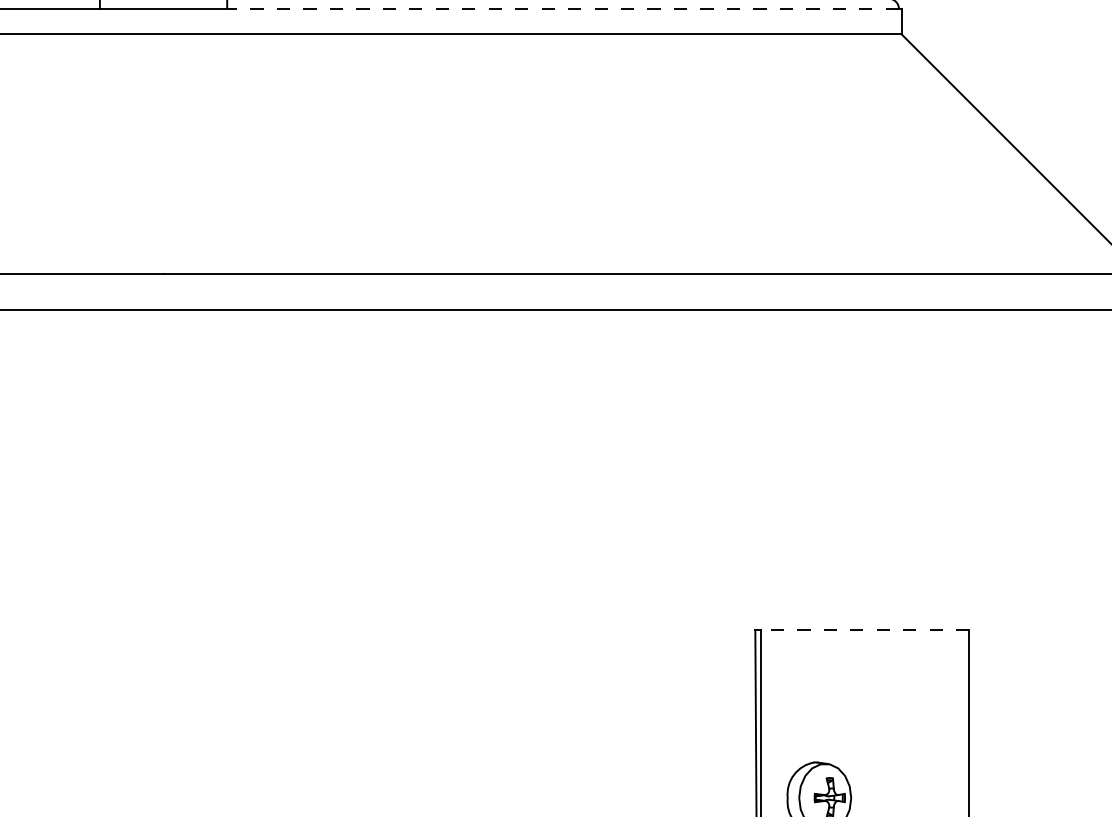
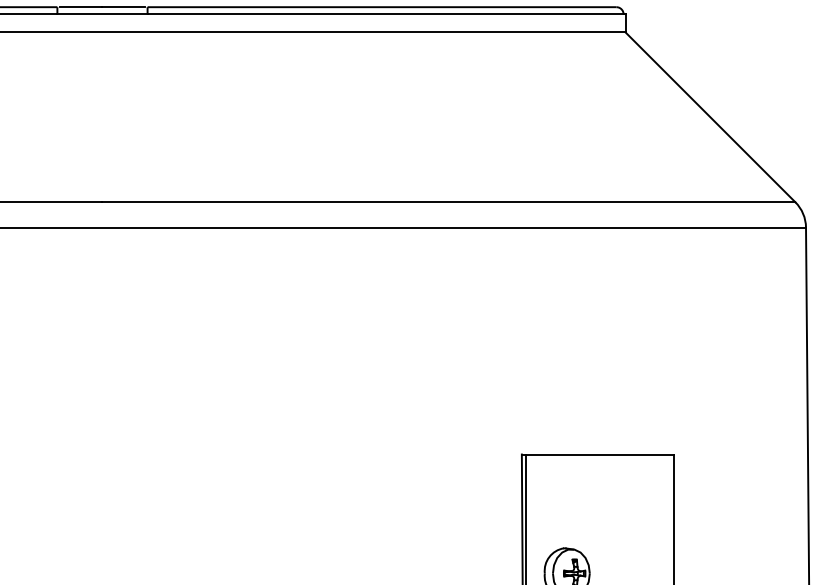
line: (562, 9) -> (385, 14), dashed -> solid
line: (864, 630) -> (599, 454), dashed -> solid

